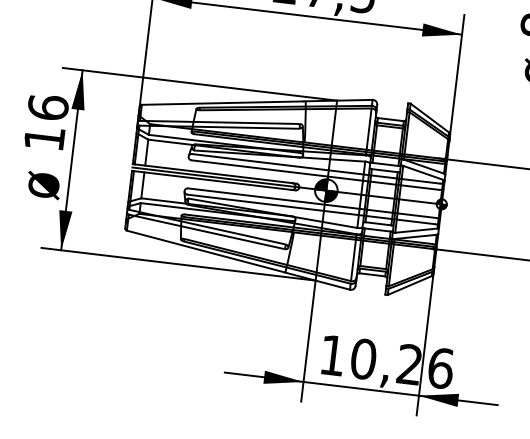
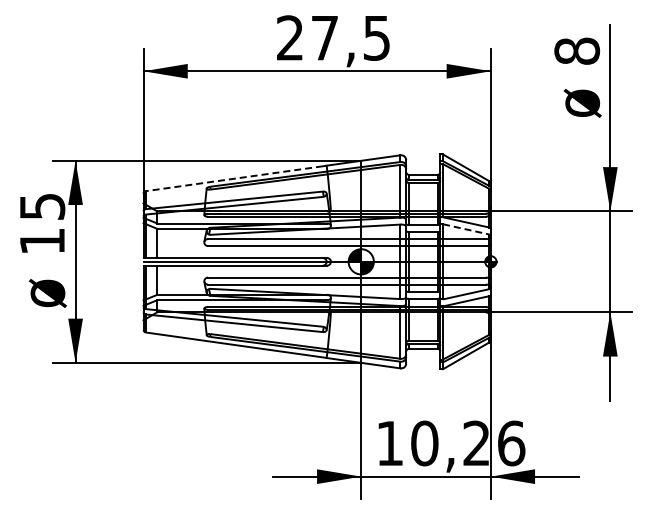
line: (221, 102) -> (233, 178), solid -> dashed
text: (48, 107) -> (42, 206), 16 -> 15
line: (423, 173) -> (466, 229), solid -> dashed

